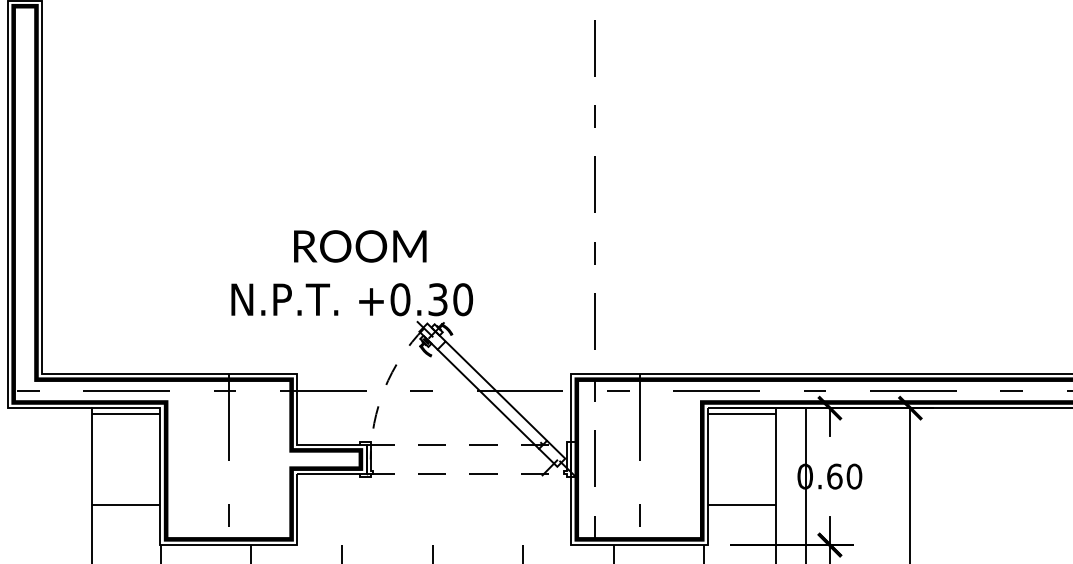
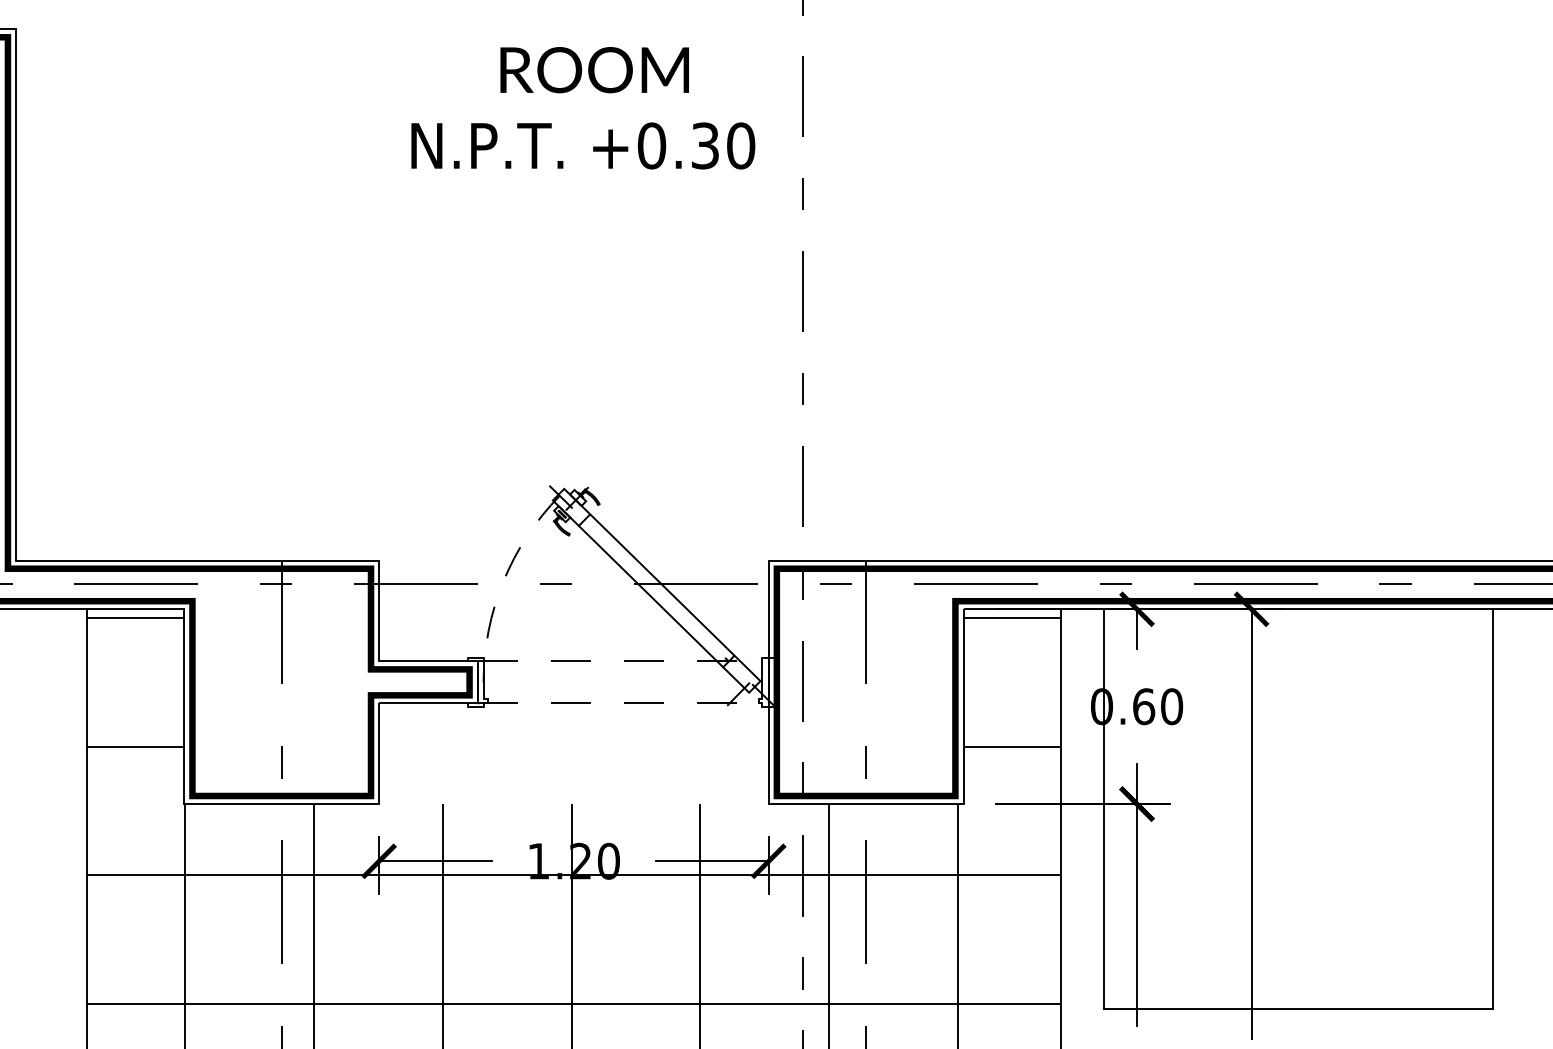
text: (352, 273) -> (583, 108), moved

